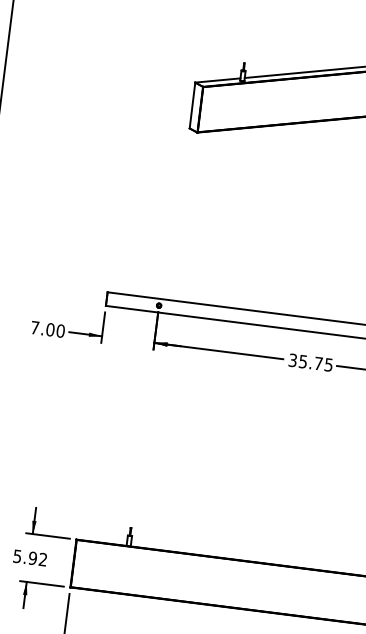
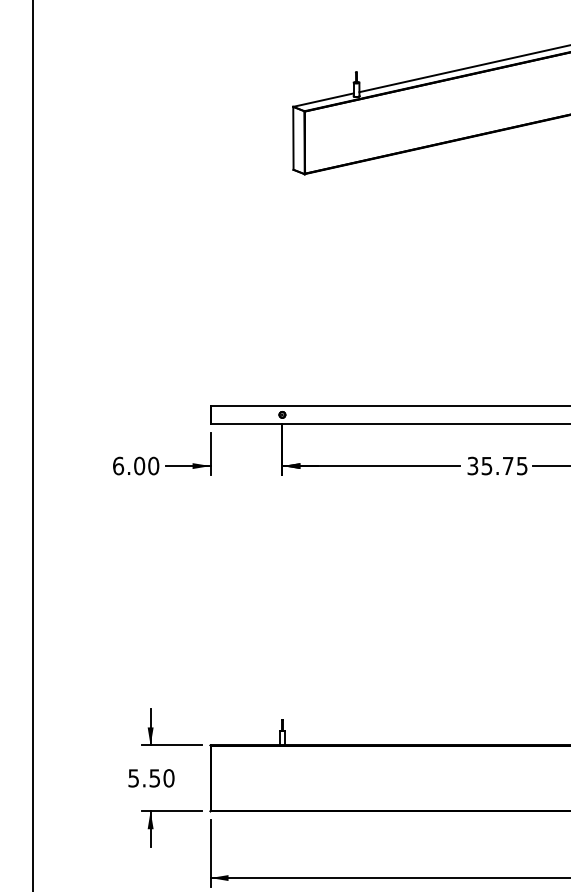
text: (35, 327) -> (118, 465), 7.00 -> 6.00
text: (37, 559) -> (161, 778), 5.92 -> 5.50

